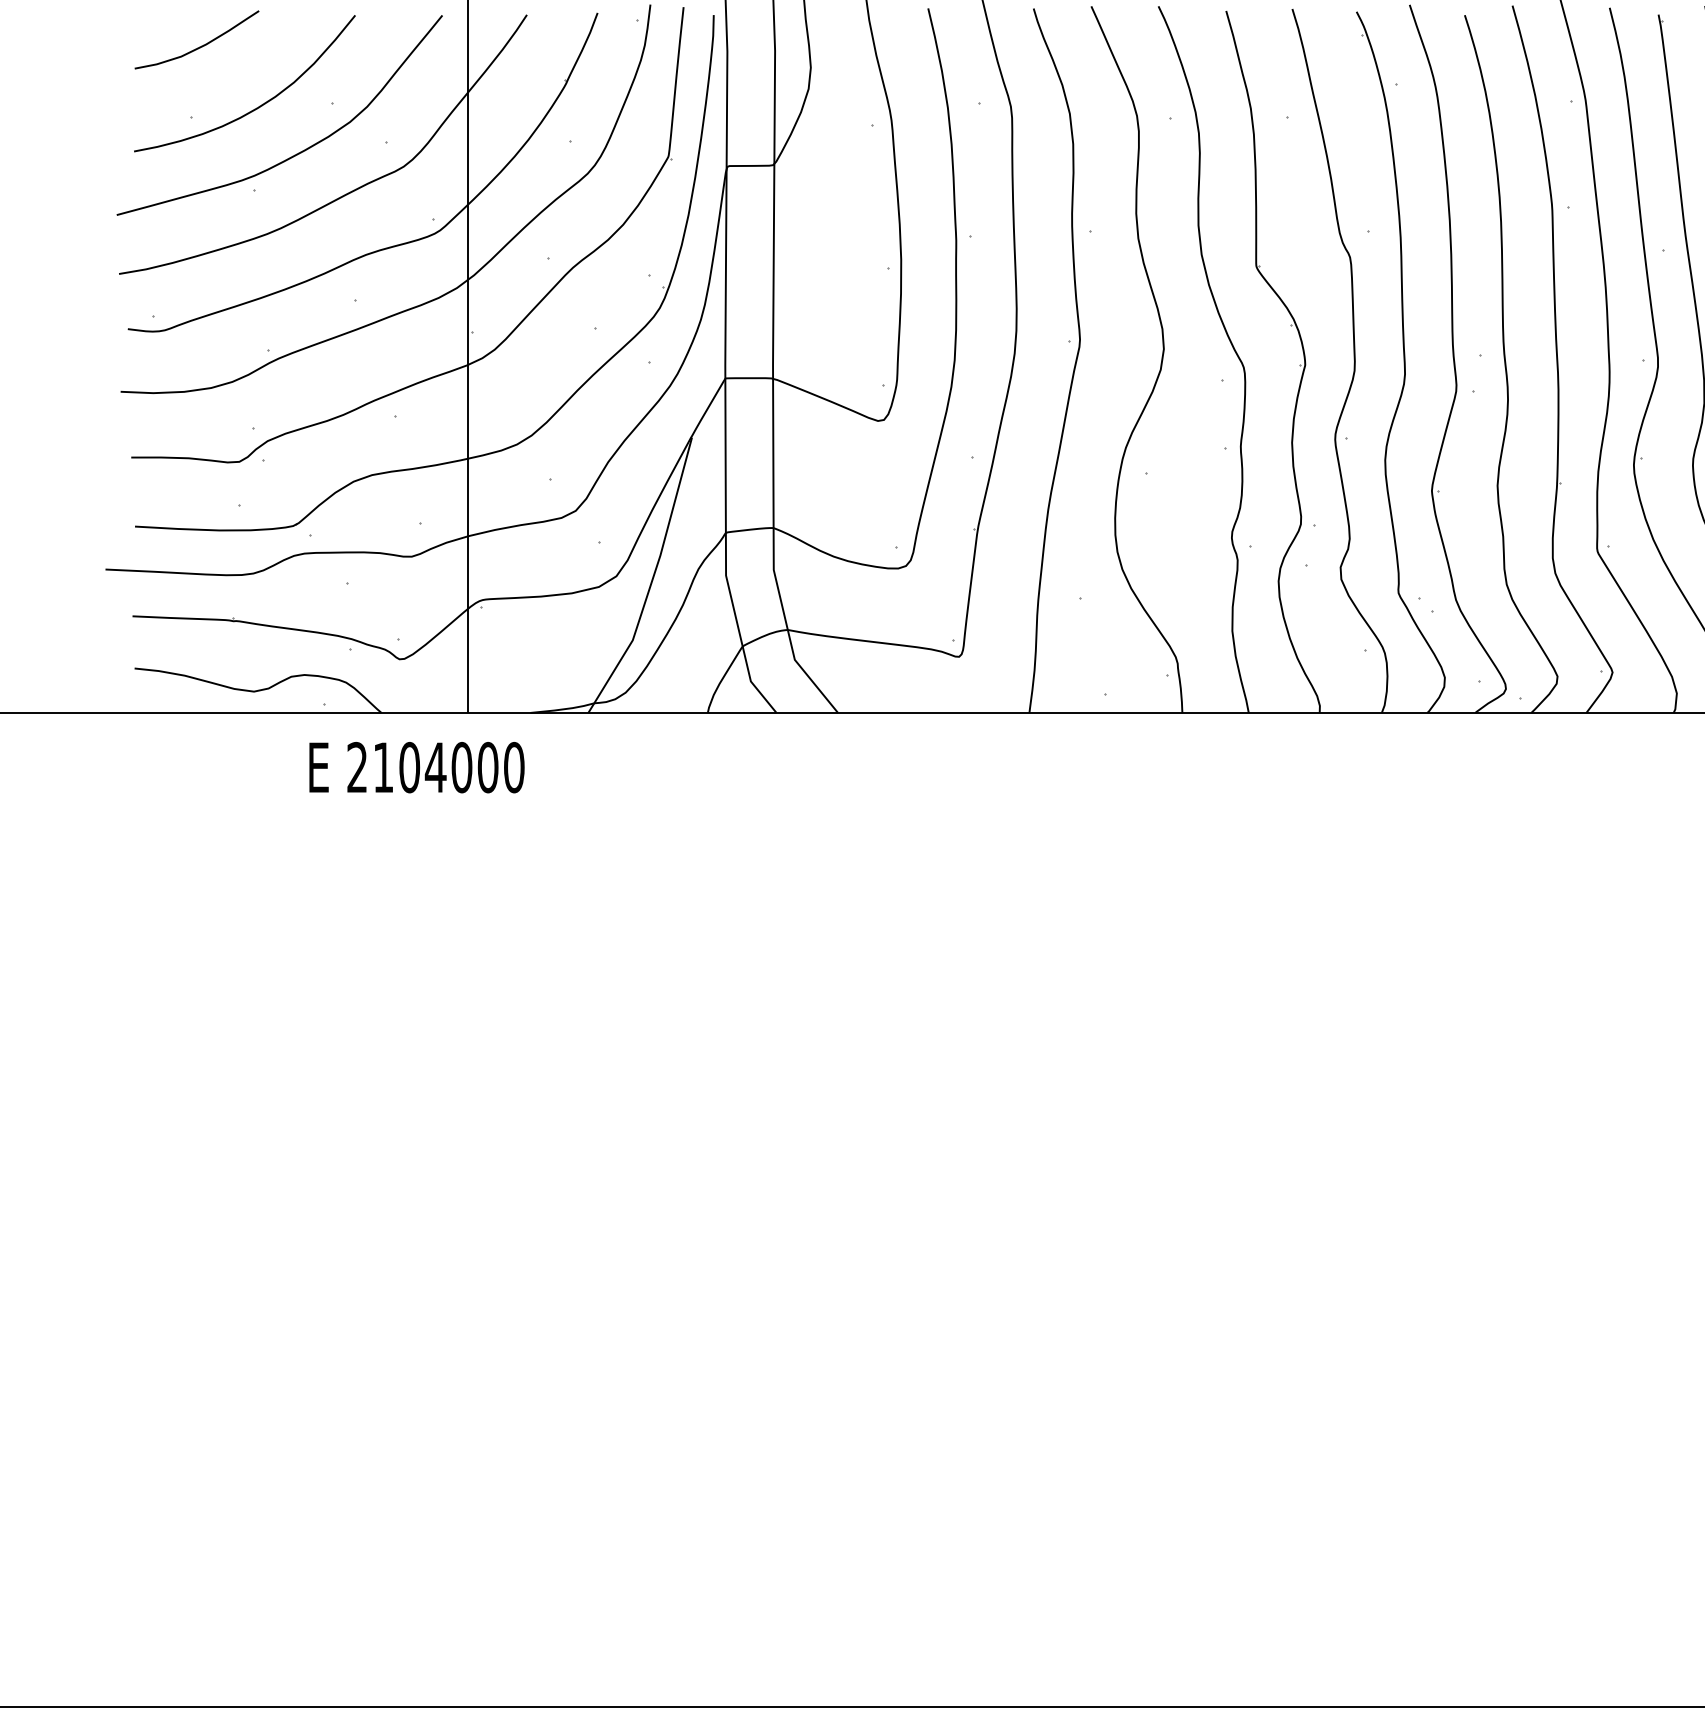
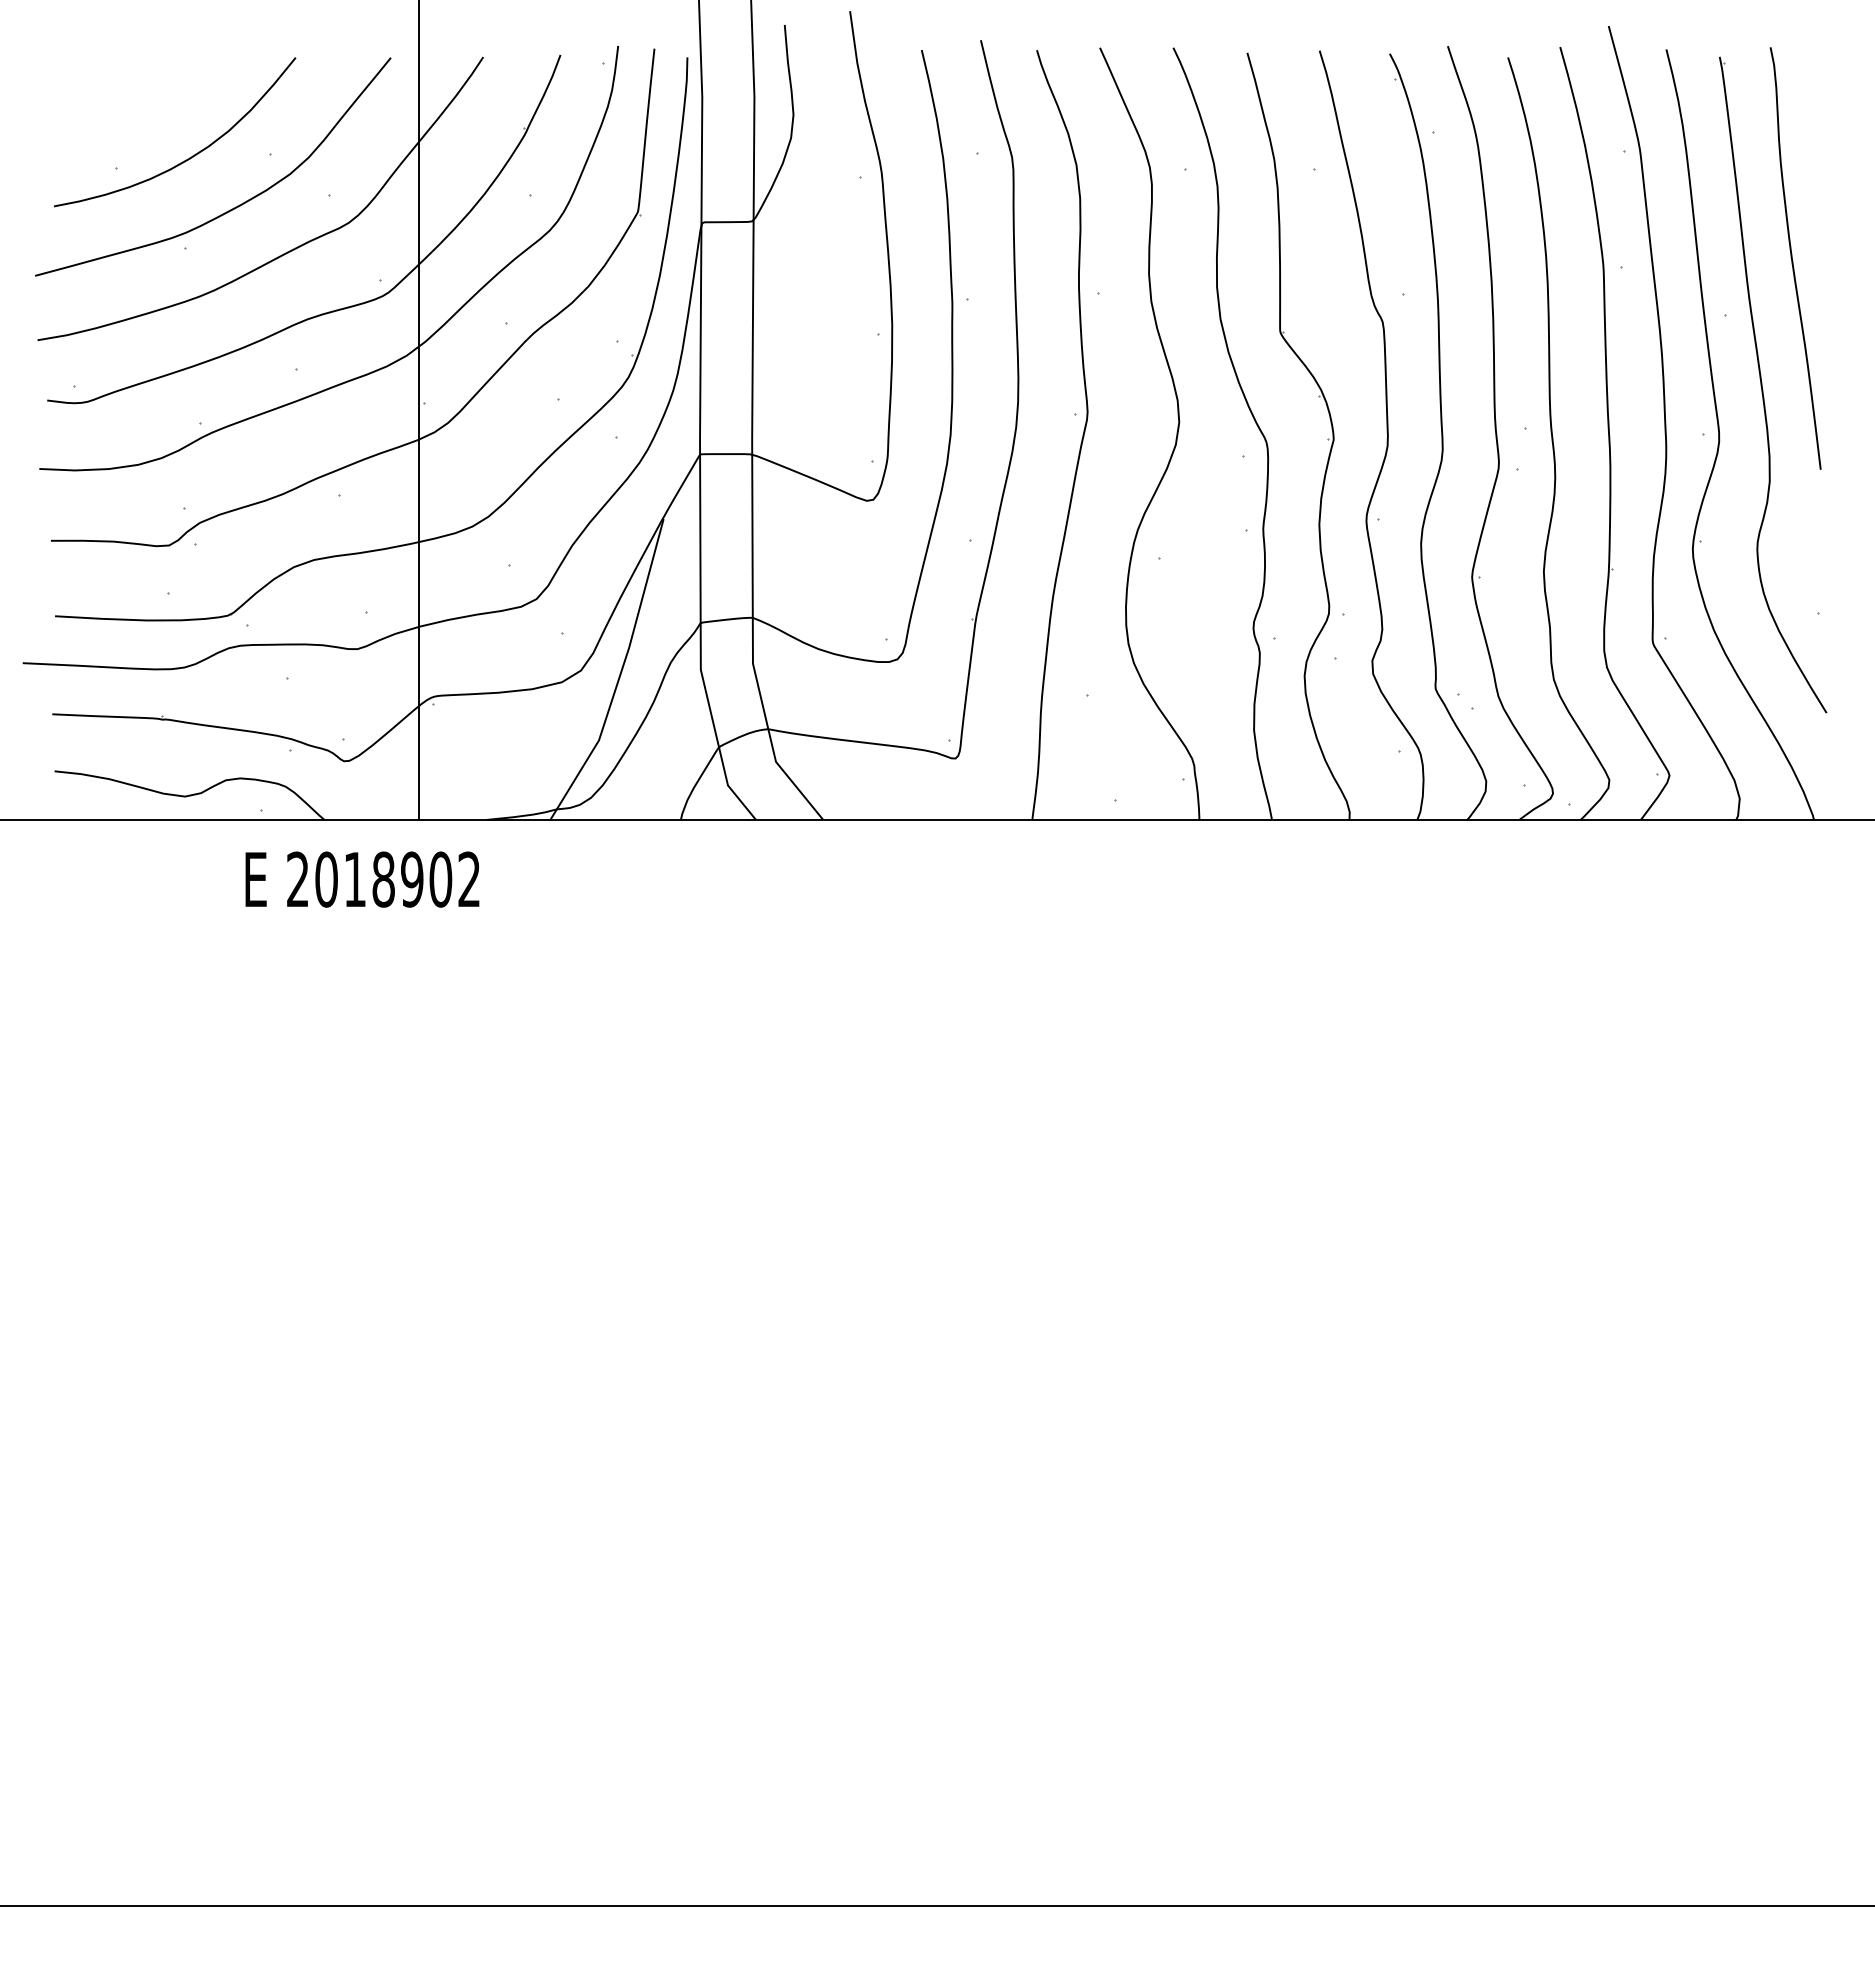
curve: (200, 46) -> (126, 91), removed
text: (448, 767) -> (397, 879), 2104000 -> 2018902

